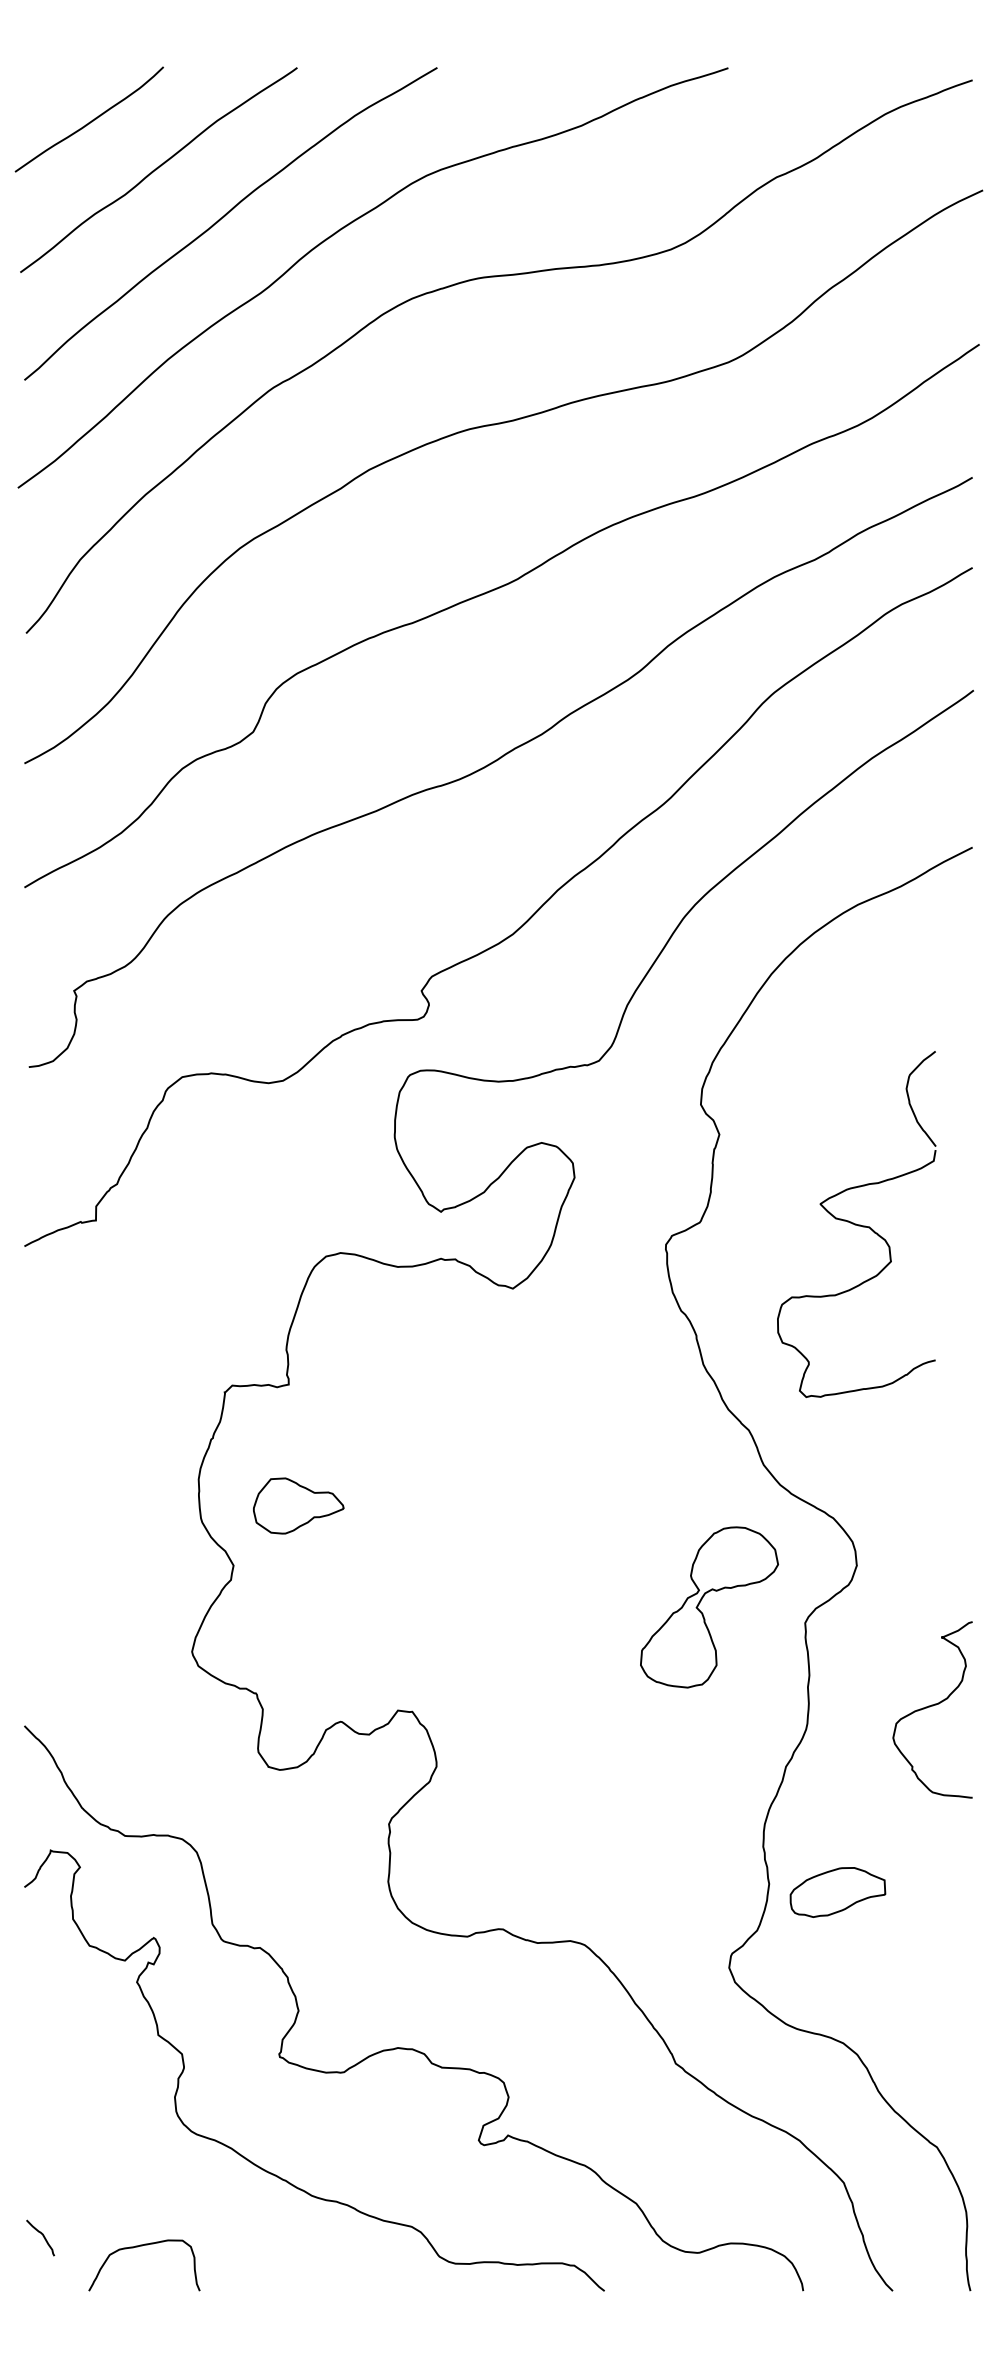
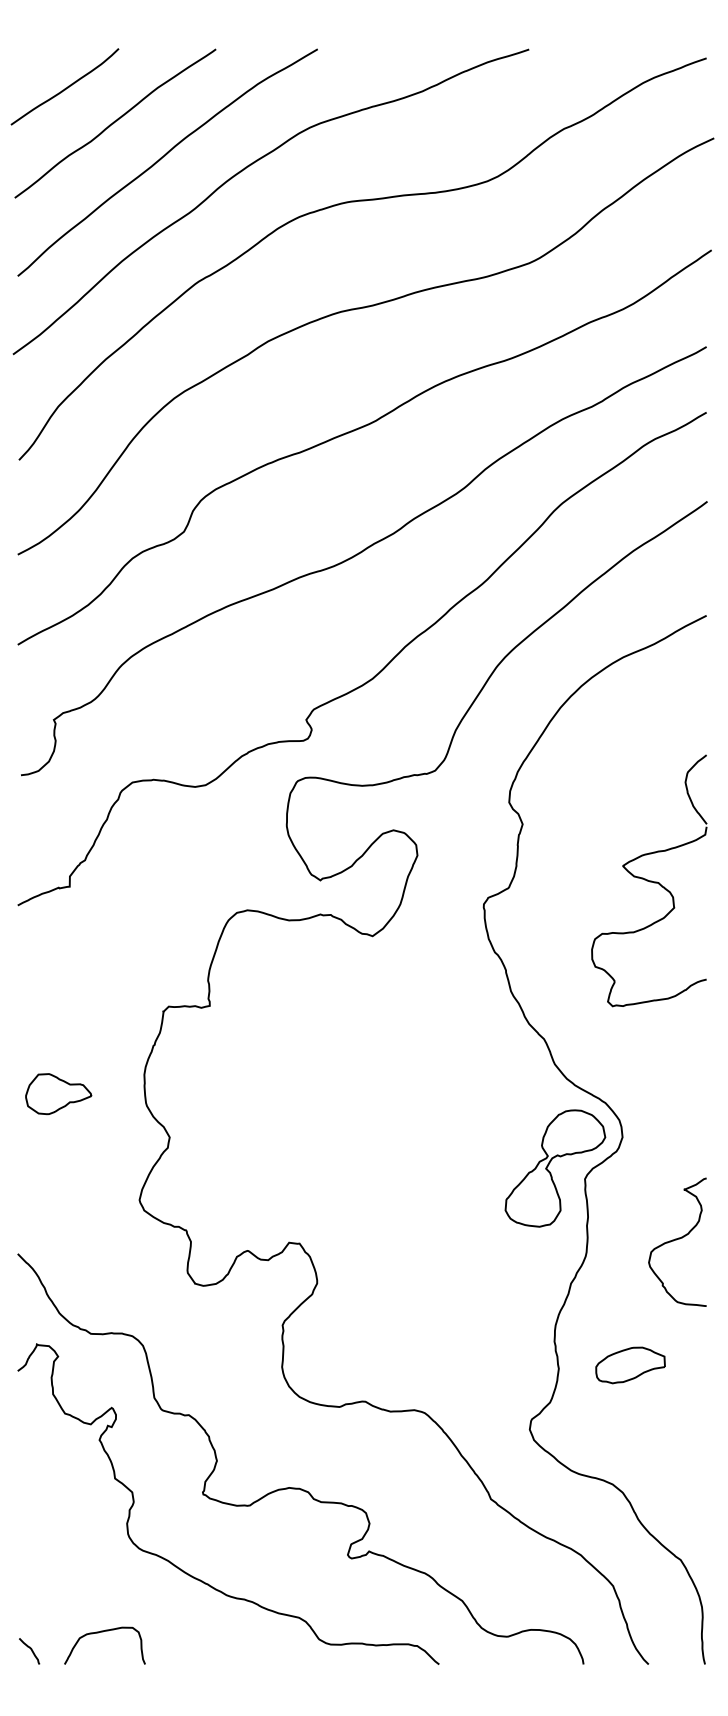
part: (856, 1224) -> (649, 880), moved
part: (298, 1505) -> (58, 1093), moved
part: (703, 1613) -> (551, 1172), moved
part: (837, 1892) -> (630, 1365), moved
curve: (42, 2236) -> (30, 1650), moved

